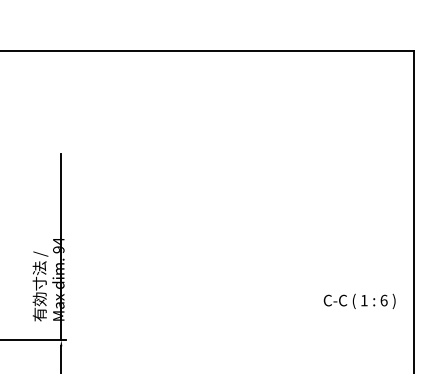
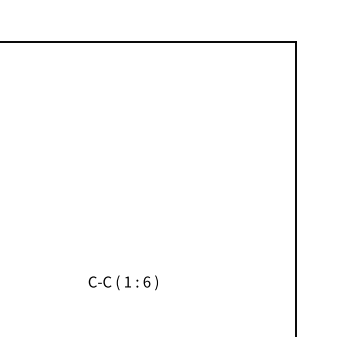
text: (359, 300) -> (123, 281), moved

